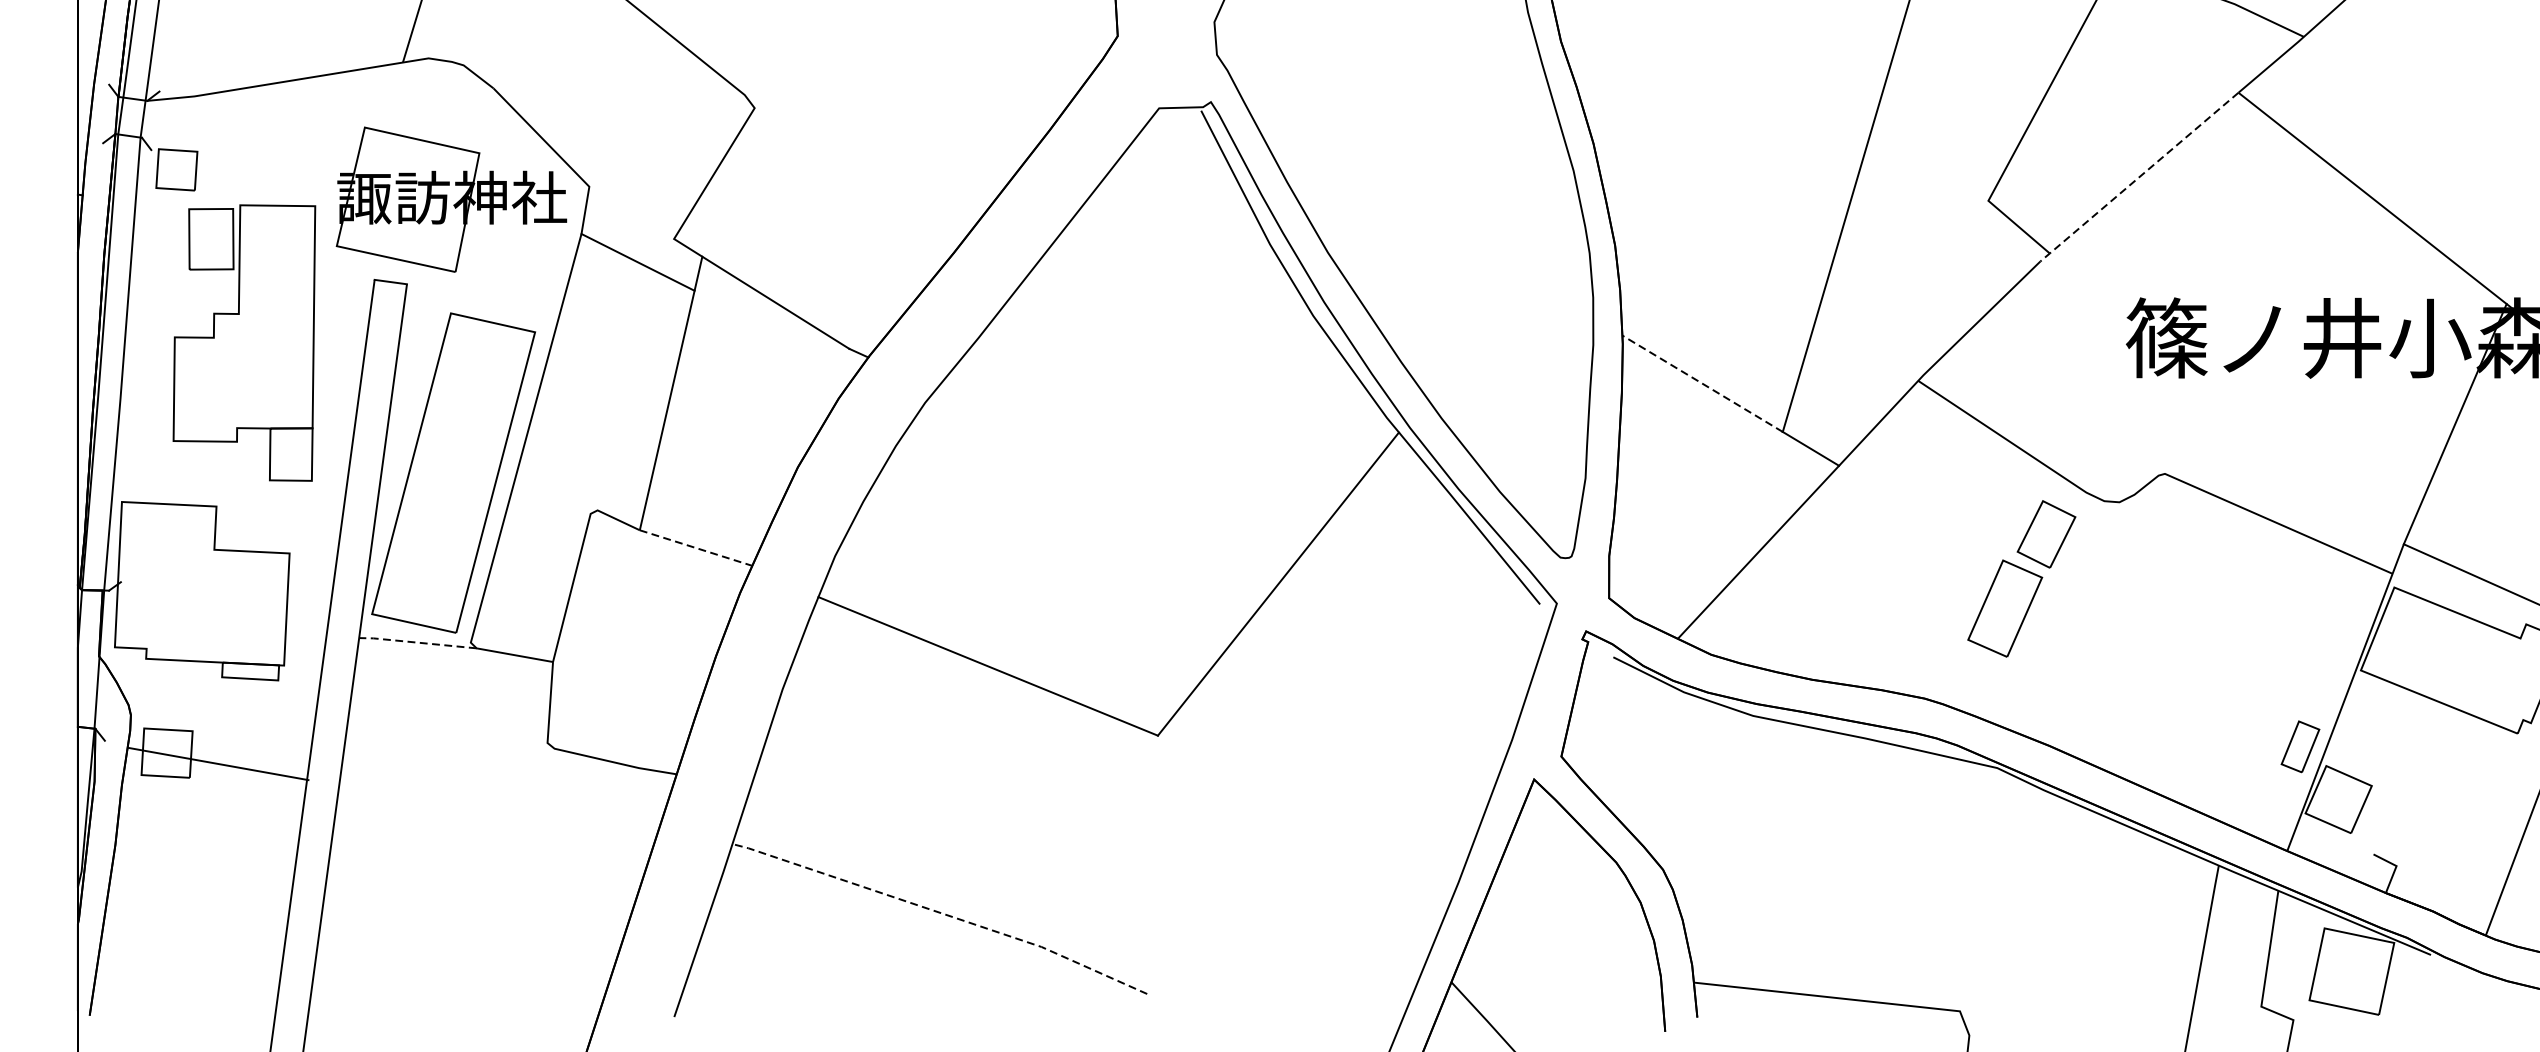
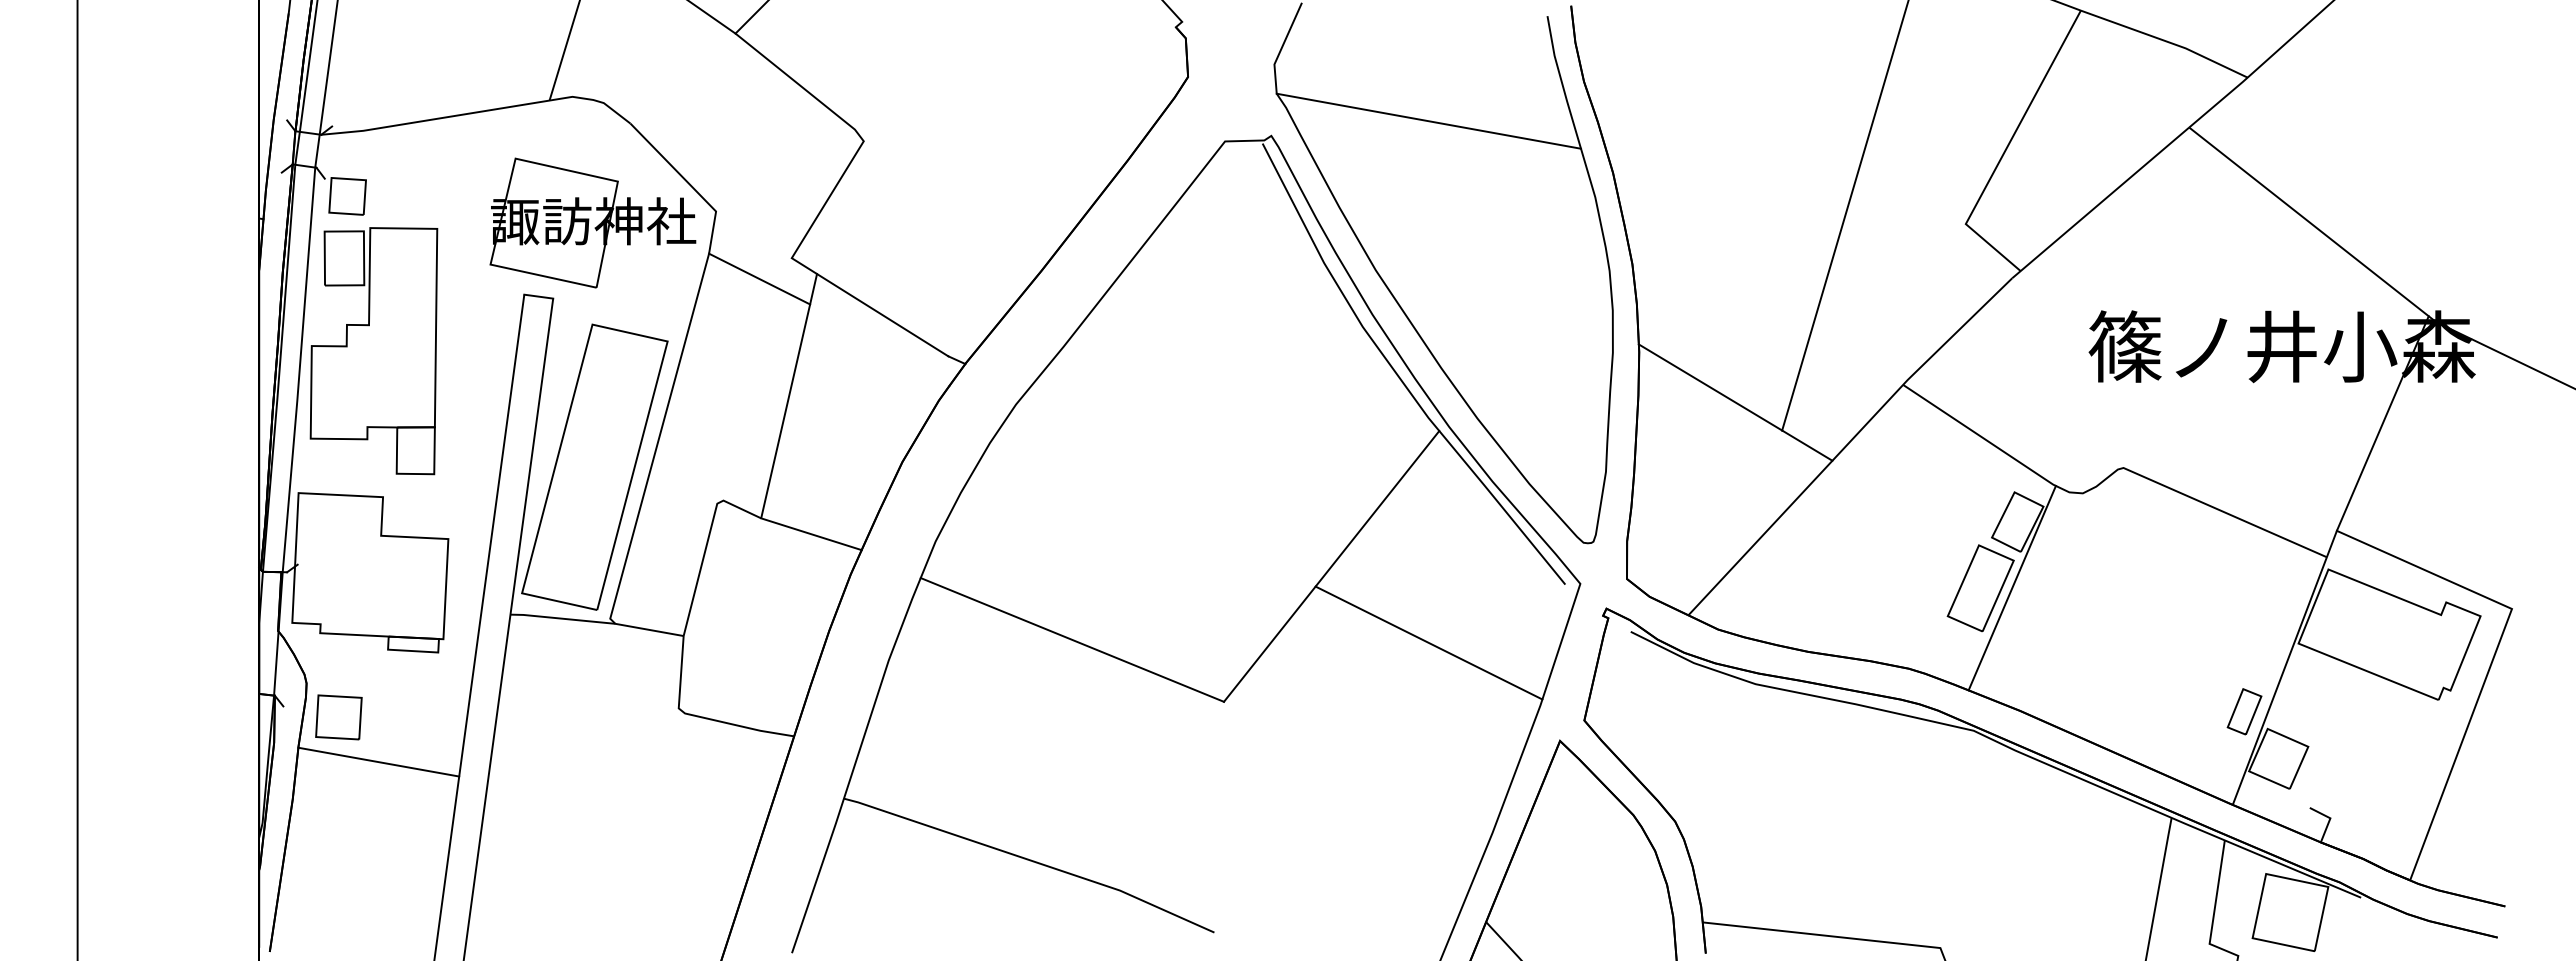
line: (1386, 84) -> (1428, 120), added
line: (2139, 177) -> (2100, 203), dashed -> solid
part: (243, 343) -> (373, 351), moved
line: (1702, 383) -> (1710, 387), dashed -> solid
line: (696, 548) -> (811, 534), dashed -> solid
line: (2039, 607) -> (2011, 587), added
line: (417, 642) -> (562, 618), dashed -> solid
line: (1386, 669) -> (1428, 642), added
line: (218, 763) -> (378, 761), moved
line: (942, 913) -> (1031, 860), dashed -> solid

